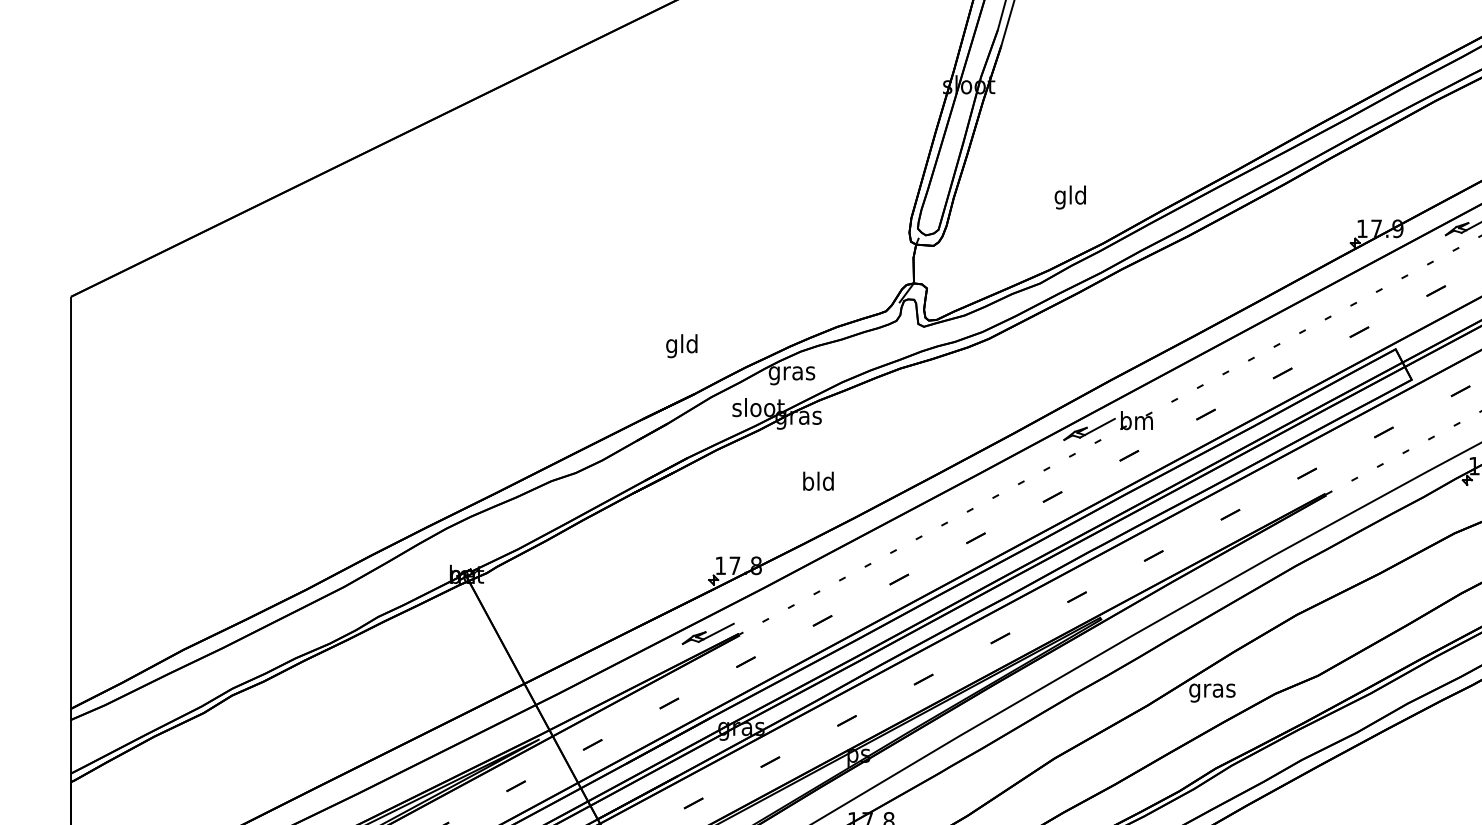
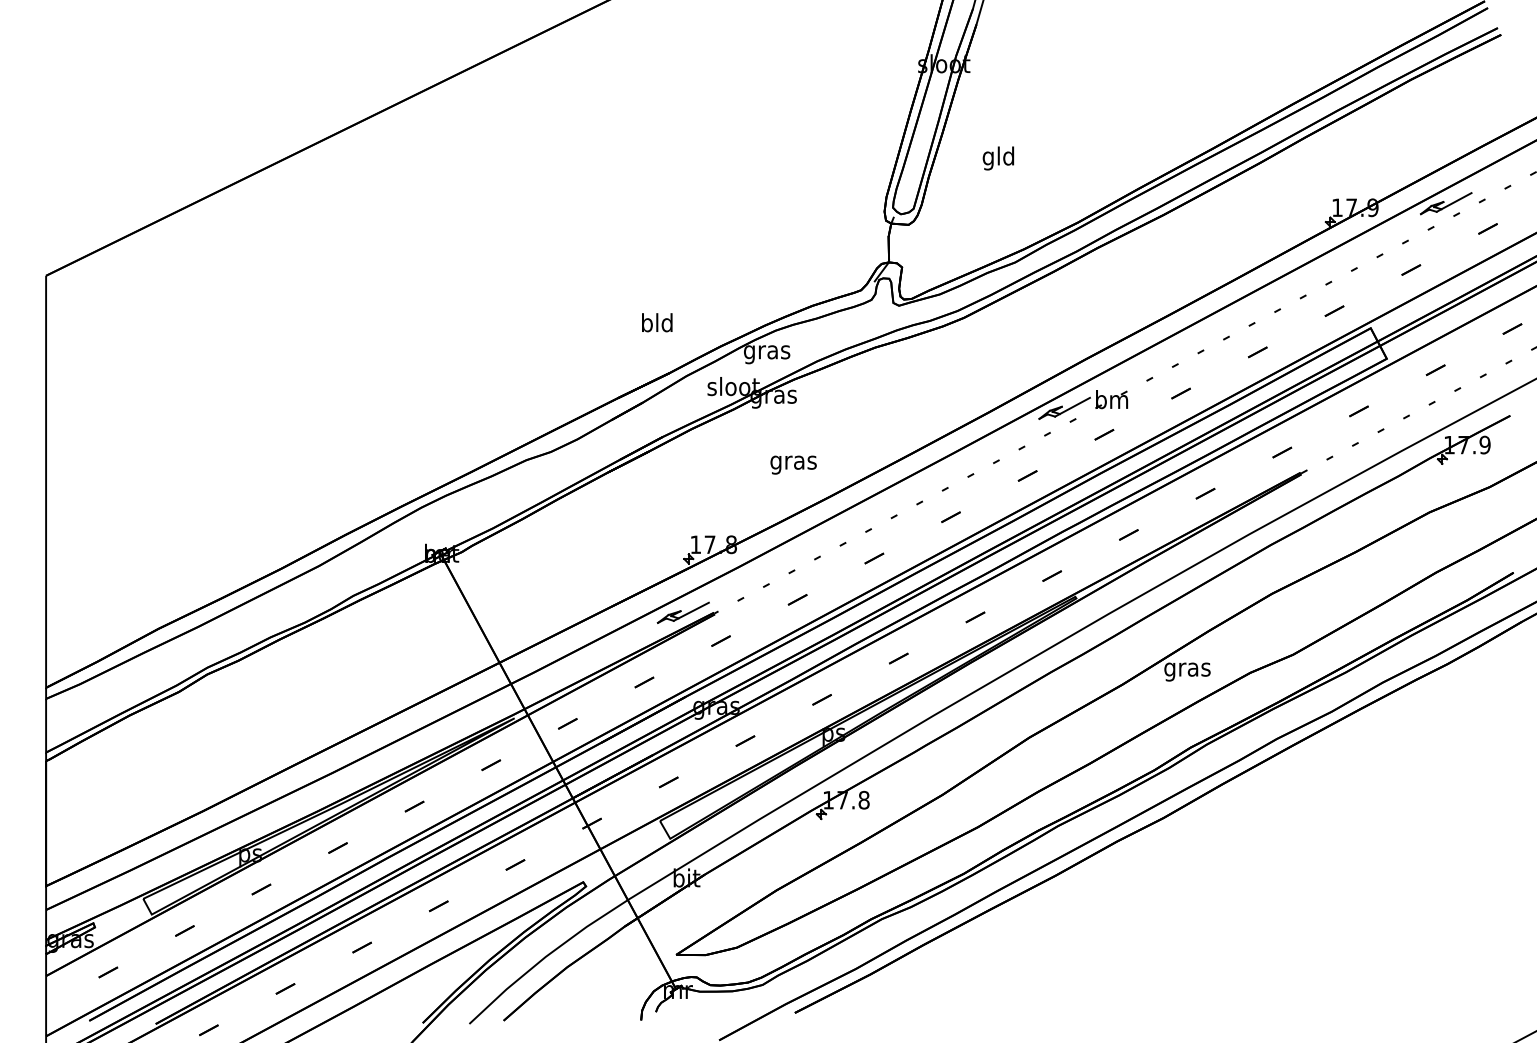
text: (1069, 197) -> (997, 158), moved
text: (671, 346) -> (646, 325), gld -> bld
text: (818, 483) -> (793, 462), bld -> gras

